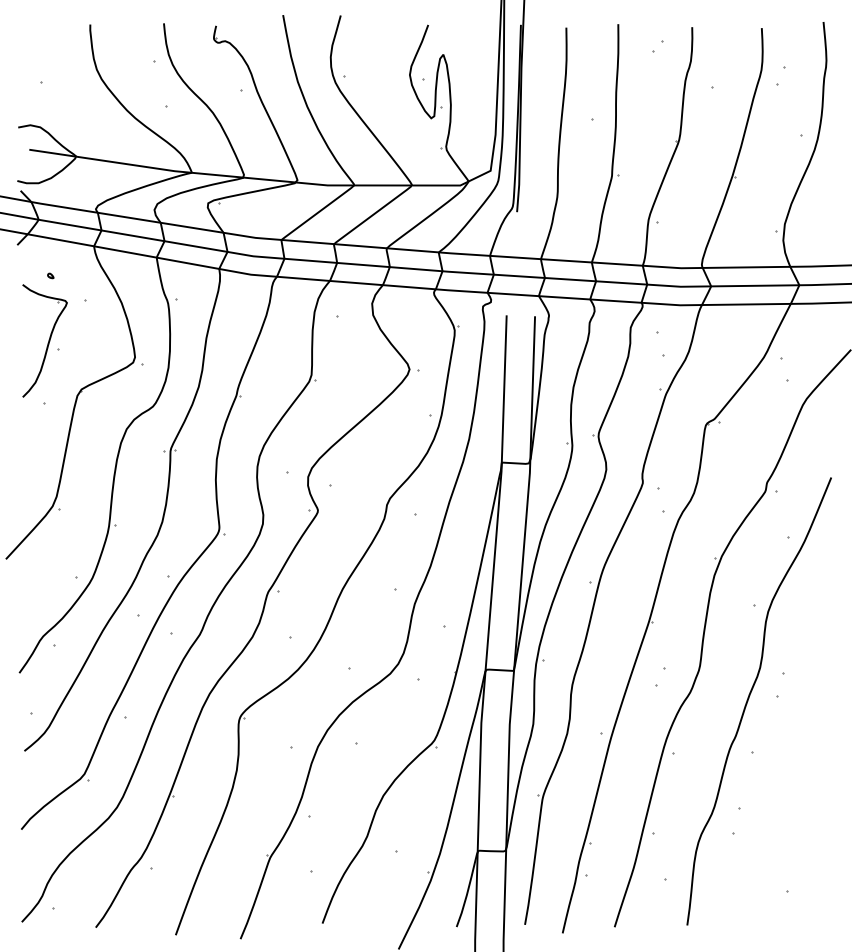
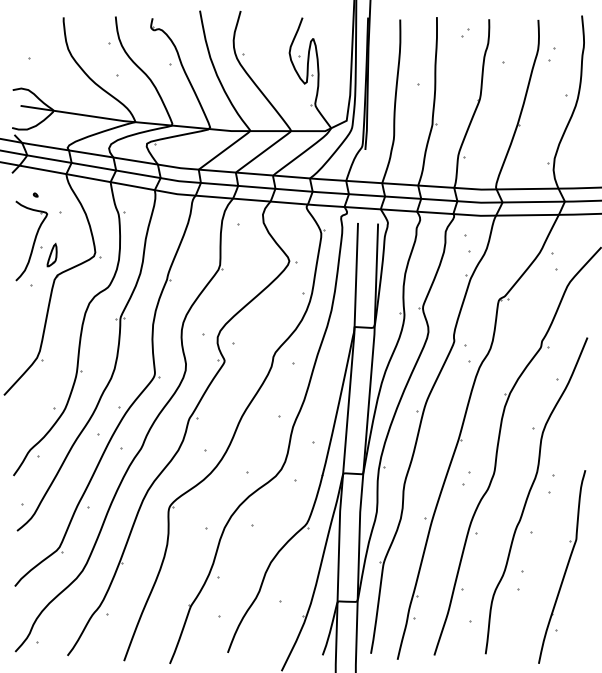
part: (73, 360) -> (51, 254), added
part: (795, 802) -> (562, 567), added

